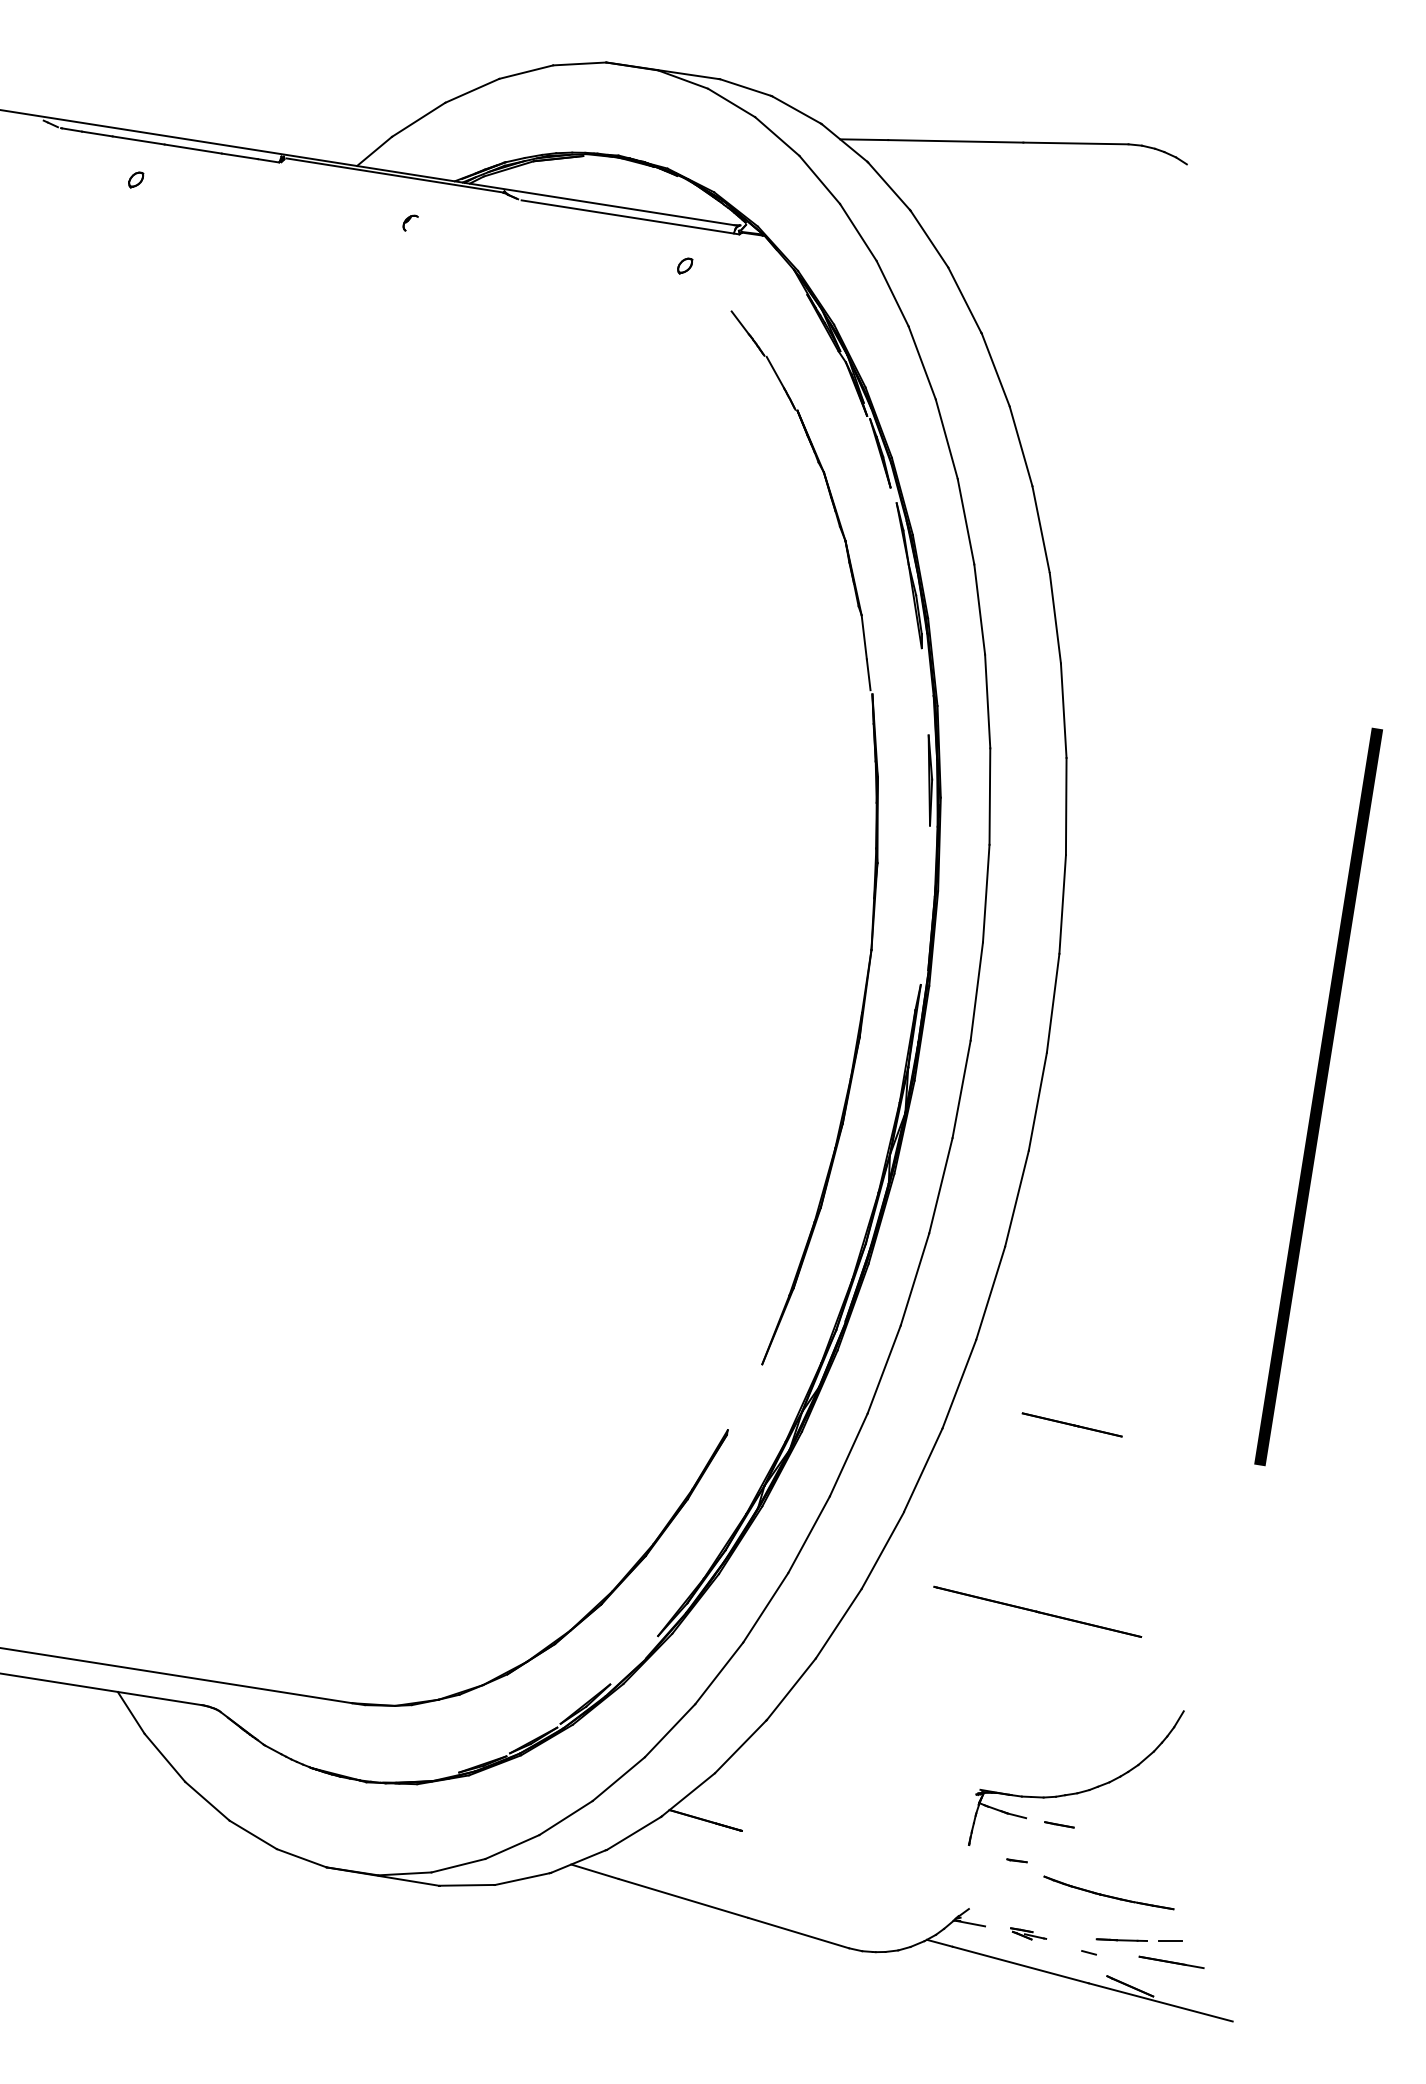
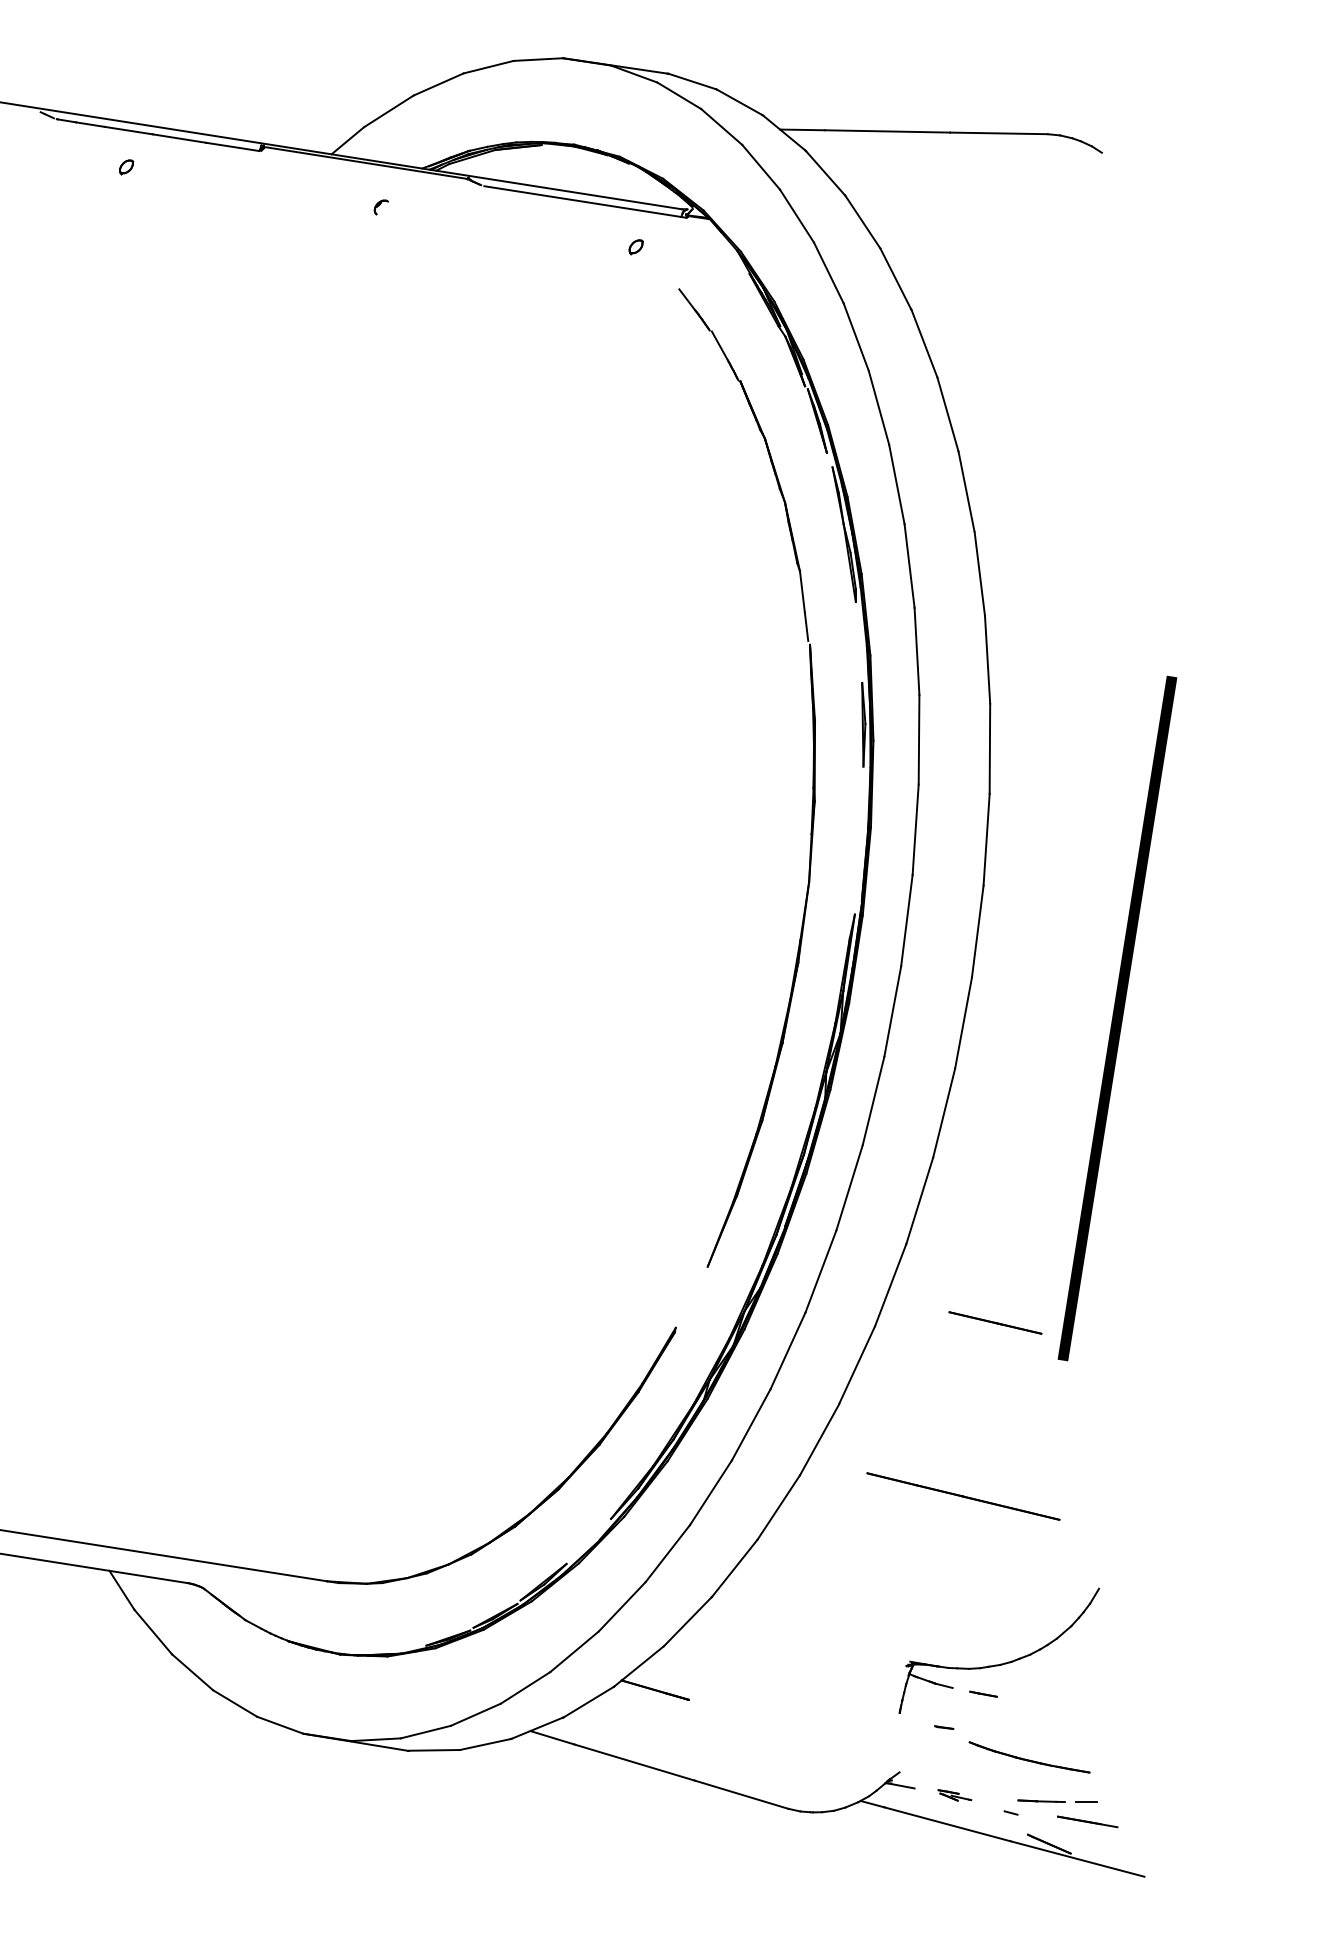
line: (1318, 1096) -> (1117, 1018), moved

